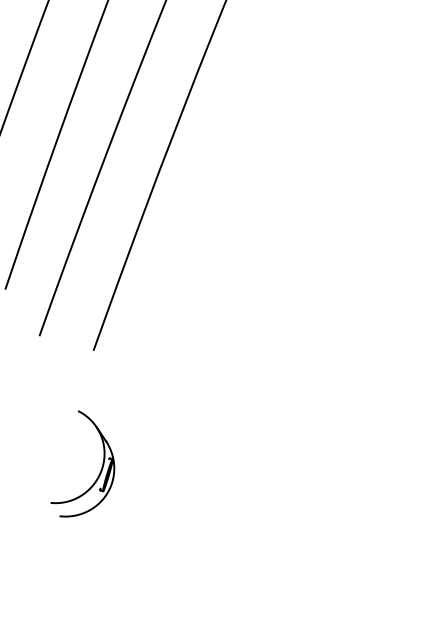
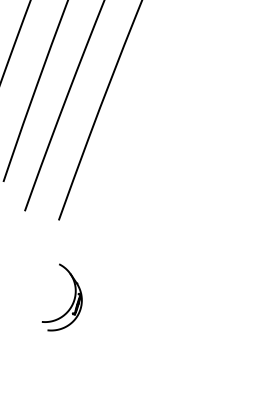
part: (100, 465) -> (73, 298), moved

